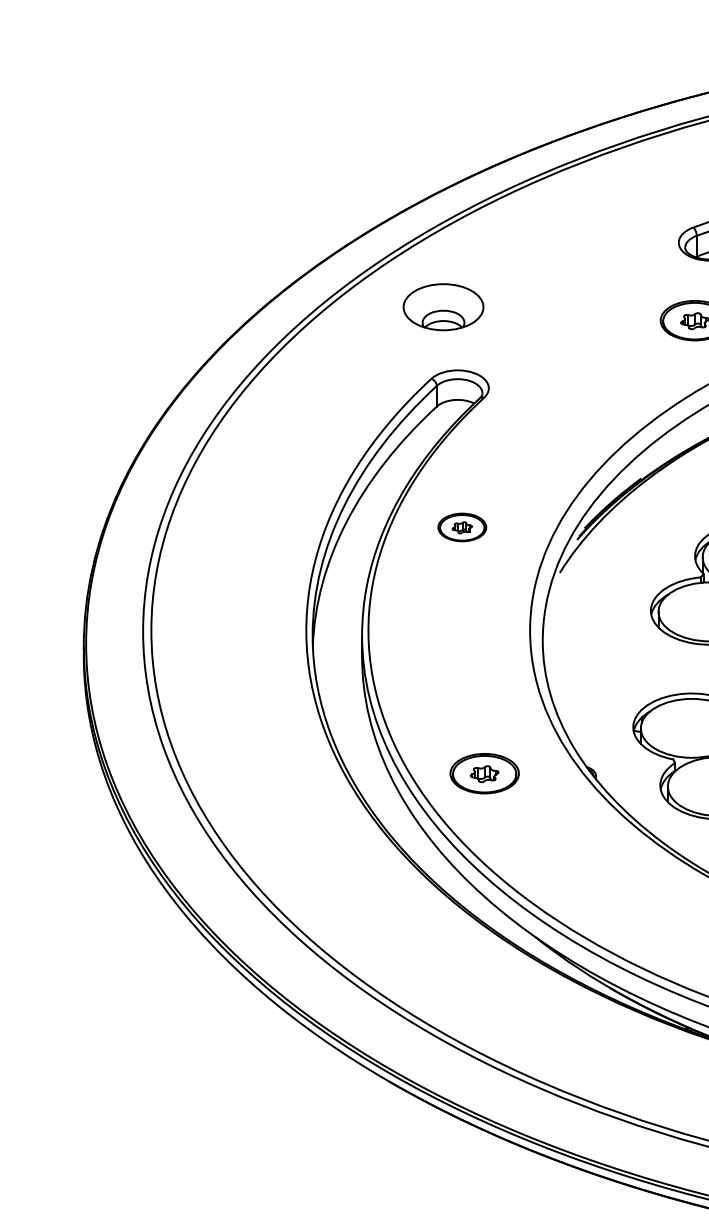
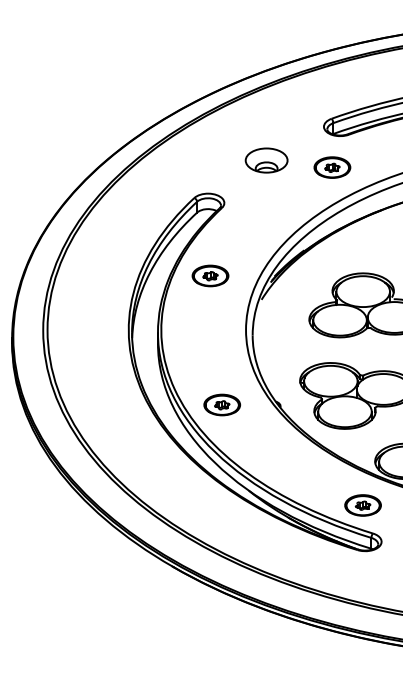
part: (443, 307) -> (266, 160), moved
part: (462, 526) -> (210, 275), size x1.43

